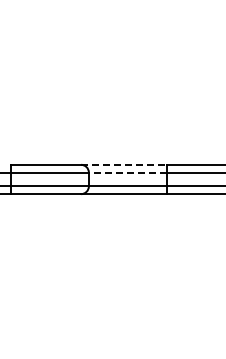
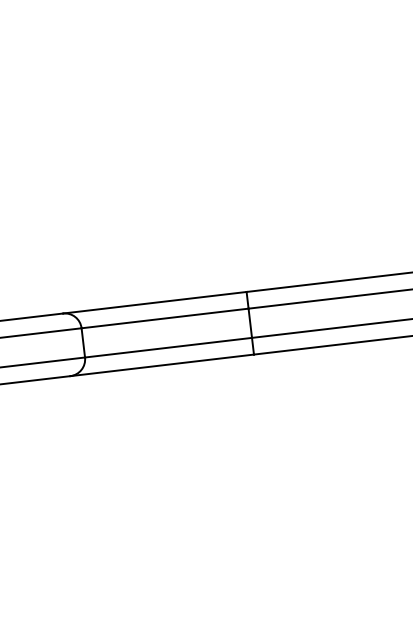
line: (124, 164) -> (155, 301), dashed -> solid
line: (127, 172) -> (163, 318), dashed -> solid

